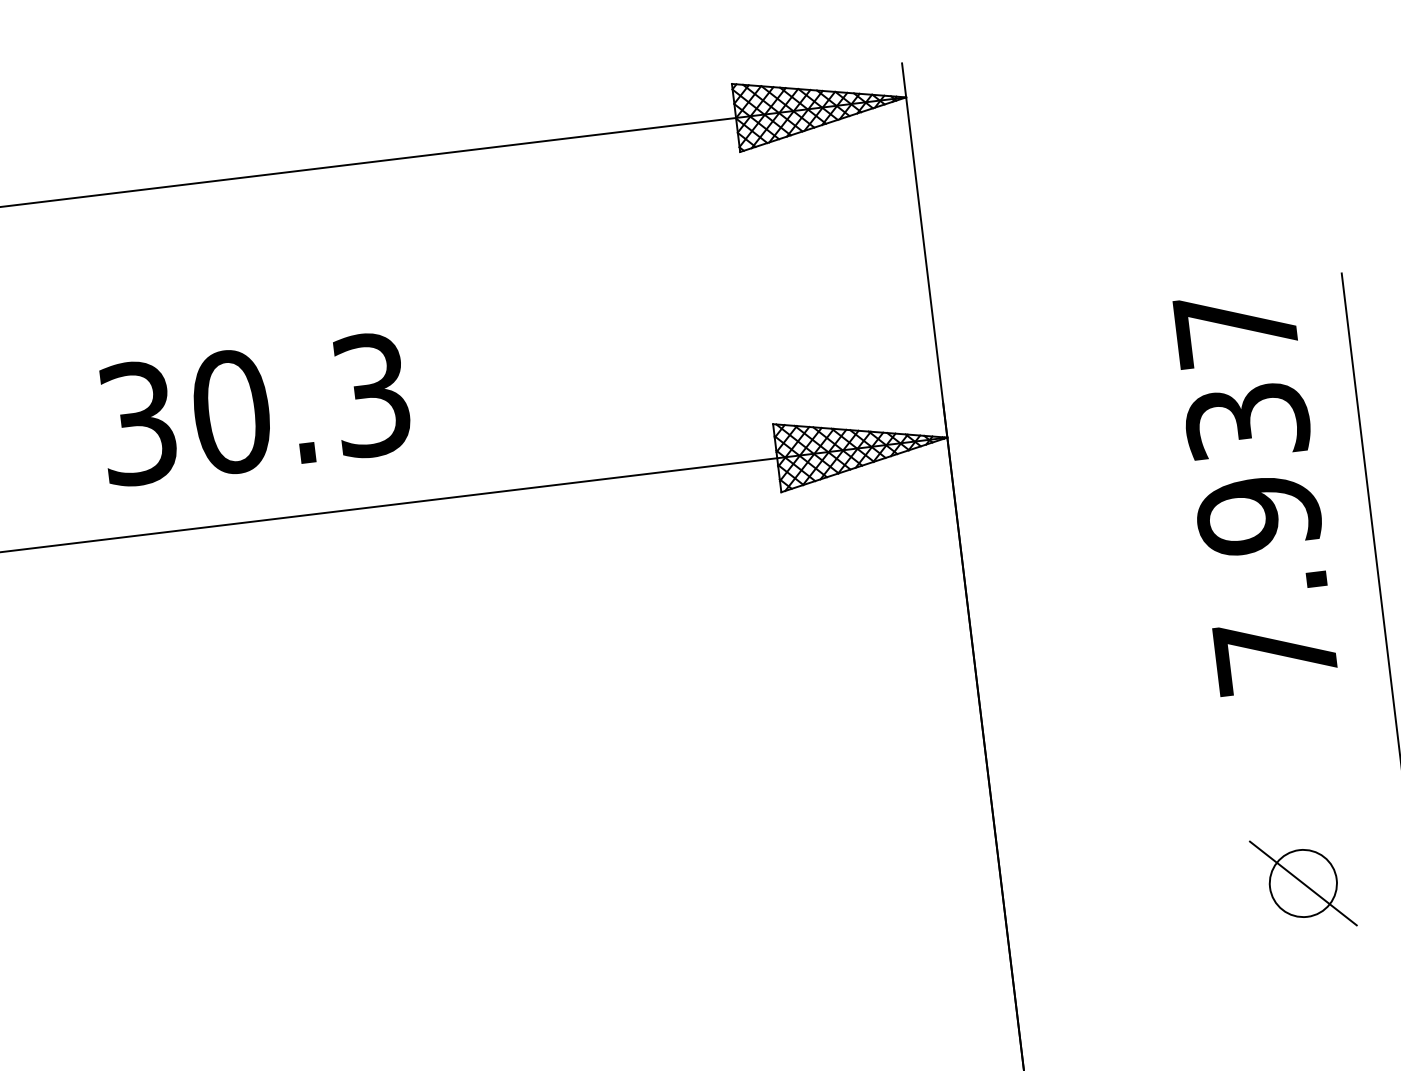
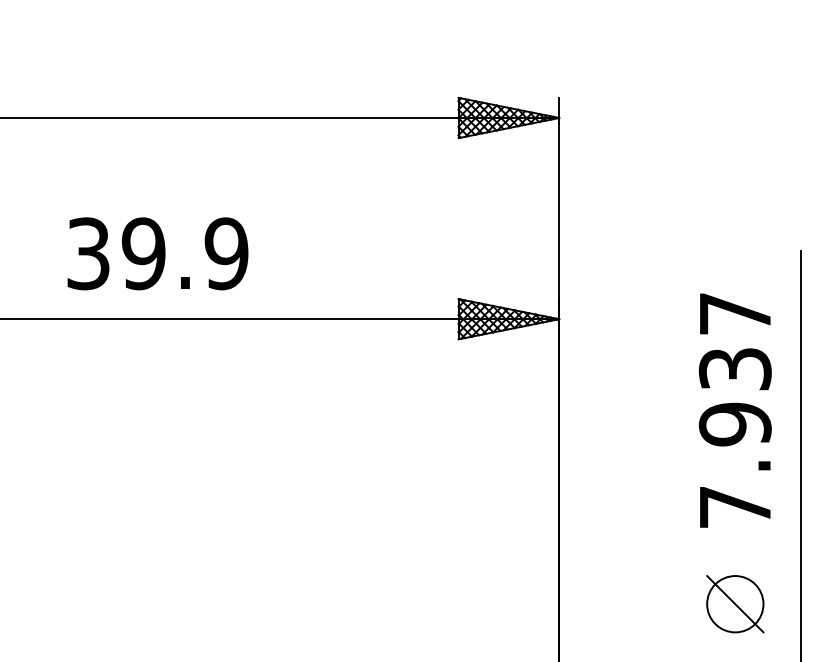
text: (300, 403) -> (184, 253), 30.3 -> 39.9
text: (1254, 491) -> (734, 410), moved
circle: (1303, 883) -> (735, 604), size x1.43

